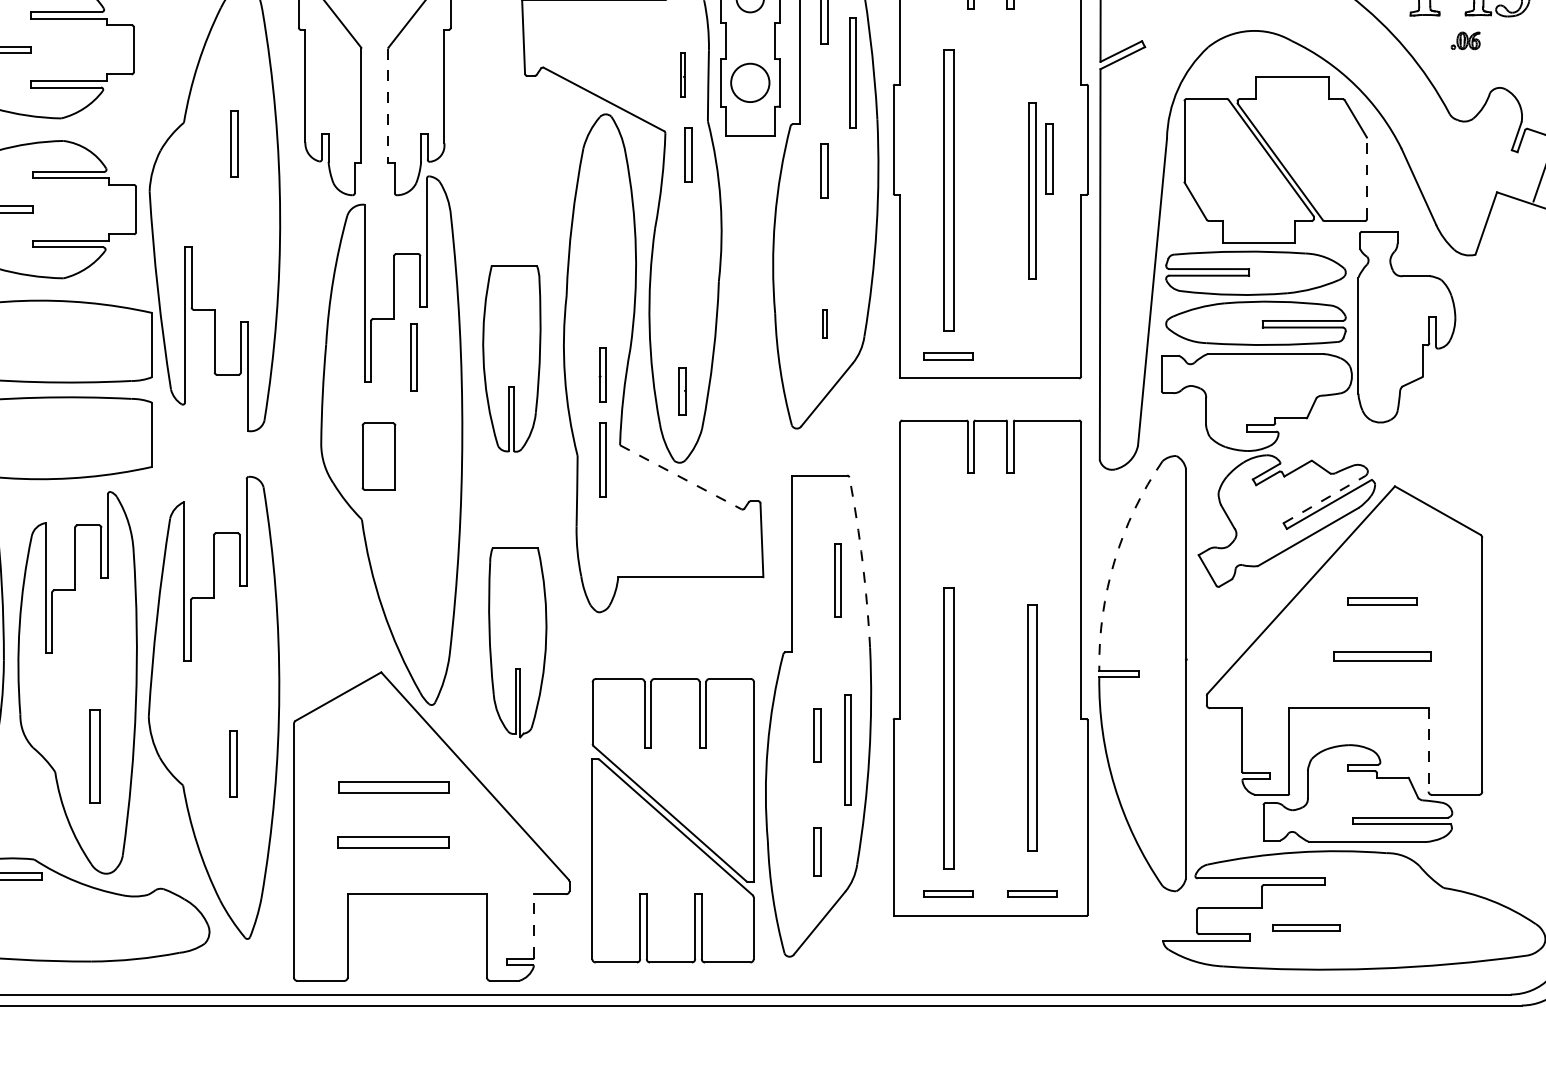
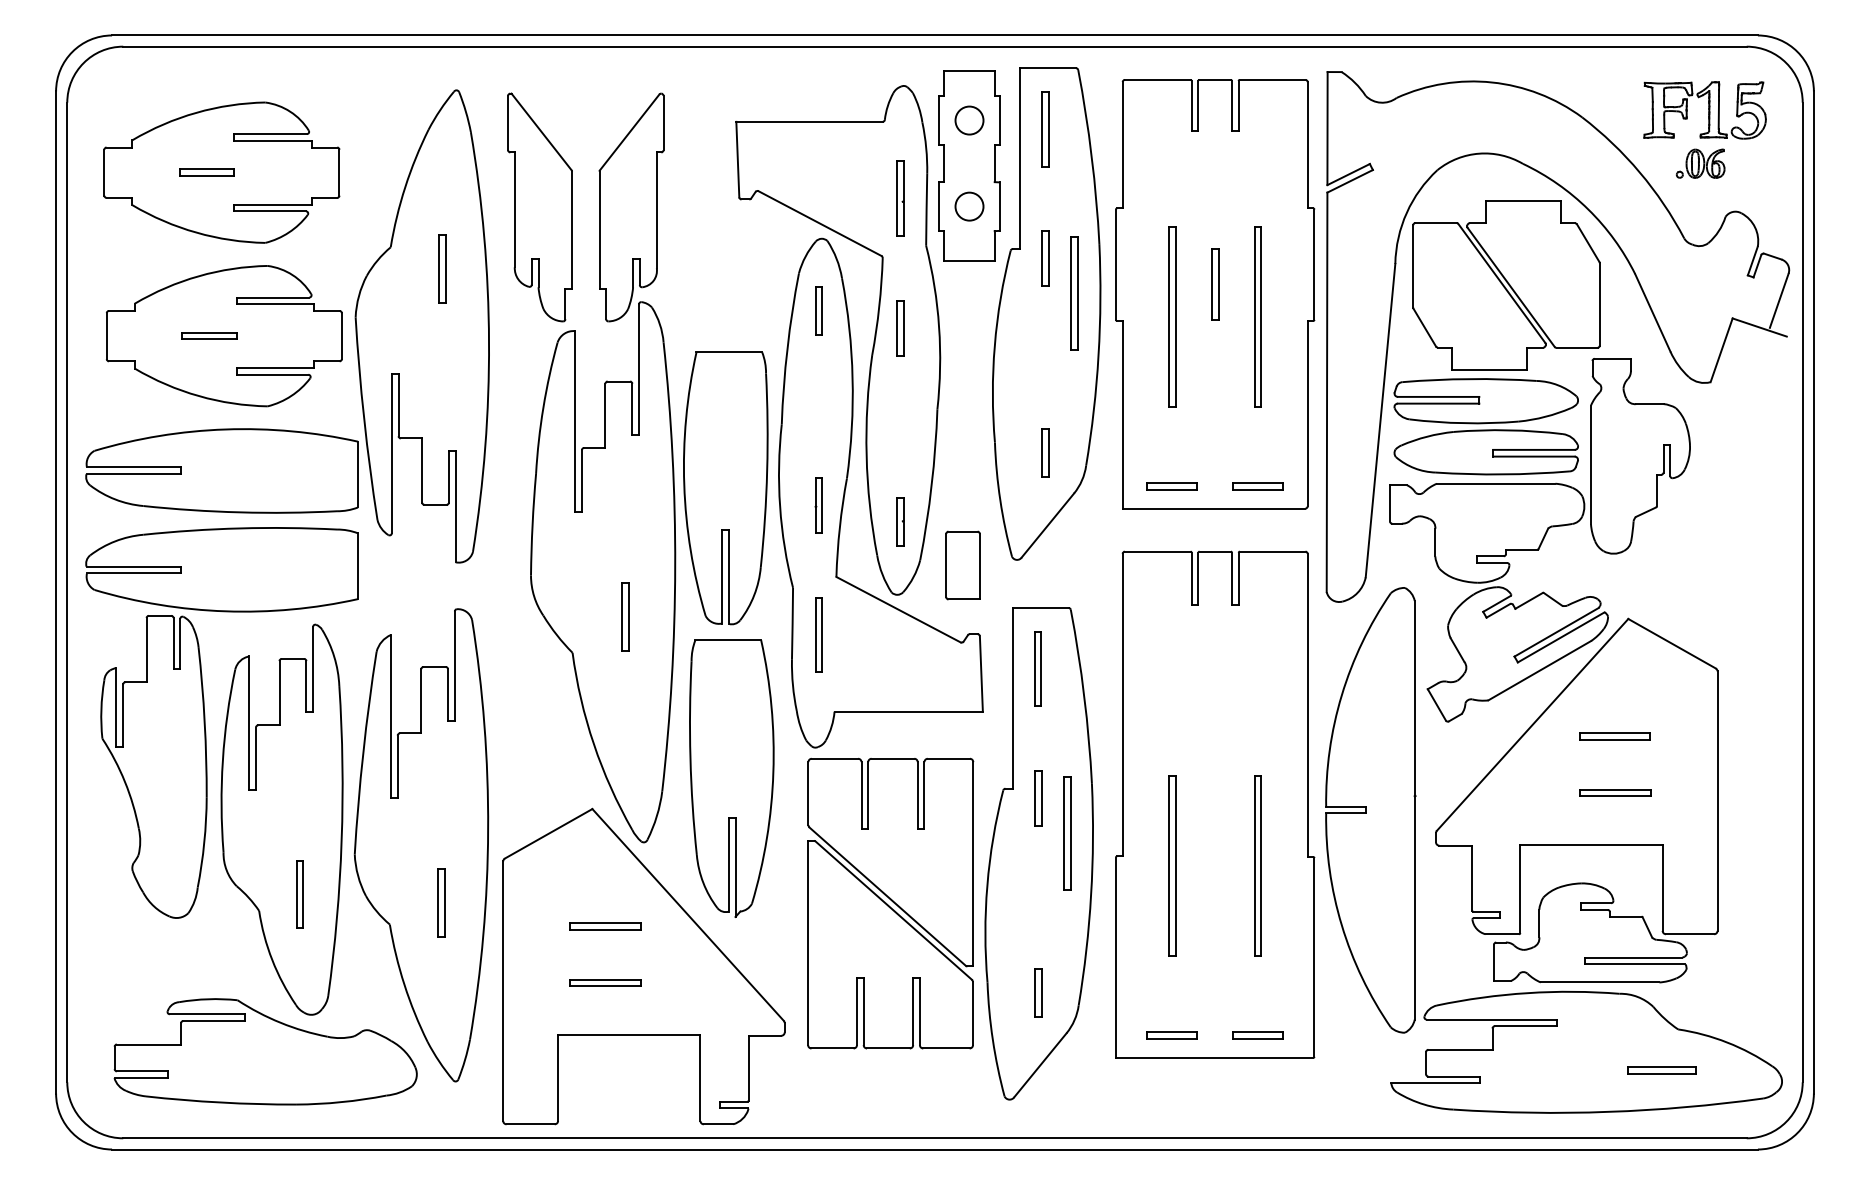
part: (1465, 40) -> (1700, 163), size x1.67
part: (853, 73) -> (1074, 293), moved
part: (682, 74) -> (900, 198), size x1.67
circle: (750, 82) -> (969, 206), size x0.71
line: (388, 106) -> (599, 230), dashed -> solid
part: (688, 155) -> (900, 328), moved
part: (1049, 159) -> (1215, 284), moved
part: (824, 170) -> (1045, 258), moved
line: (1366, 177) -> (1599, 303), dashed -> solid
part: (602, 184) -> (818, 310), added
part: (948, 190) -> (1172, 316), size x0.62
part: (824, 323) -> (1045, 452), size x1.67
part: (413, 356) -> (625, 616), moved
part: (1032, 356) -> (1257, 486), added
part: (511, 358) -> (725, 488), size x1.43
part: (378, 456) -> (962, 565), moved
part: (602, 459) -> (818, 634), moved
line: (681, 477) -> (899, 609), dashed -> solid
line: (1324, 499) -> (1556, 632), dashed -> solid
arc: (1114, 561) -> (1341, 695), dashed -> solid
arc: (862, 562) -> (1084, 696), dashed -> solid
part: (837, 579) -> (1037, 668), moved
part: (517, 642) -> (731, 778), size x1.43
part: (1382, 656) -> (1615, 792), size x0.71
part: (948, 727) -> (1172, 865), size x0.62
part: (1032, 727) -> (1257, 865), size x0.71
part: (817, 735) -> (1038, 798), moved
line: (1428, 749) -> (1662, 887), dashed -> solid
part: (848, 750) -> (1067, 833), moved
part: (94, 756) -> (299, 894), size x0.71
part: (394, 787) -> (605, 926), size x0.62
part: (672, 820) -> (890, 903), moved
part: (394, 842) -> (605, 982), size x0.62
line: (534, 925) -> (748, 1067), dashed -> solid
part: (1306, 928) -> (1661, 1070), moved

